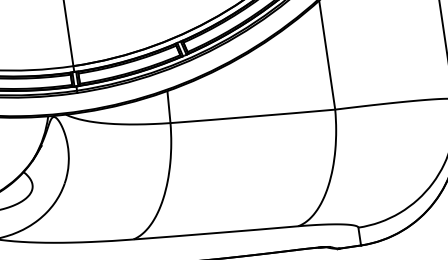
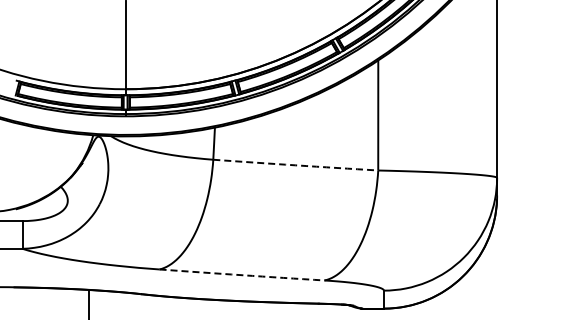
arc: (252, 116) -> (295, 165), solid -> dashed
arc: (216, 233) -> (242, 275), solid -> dashed

